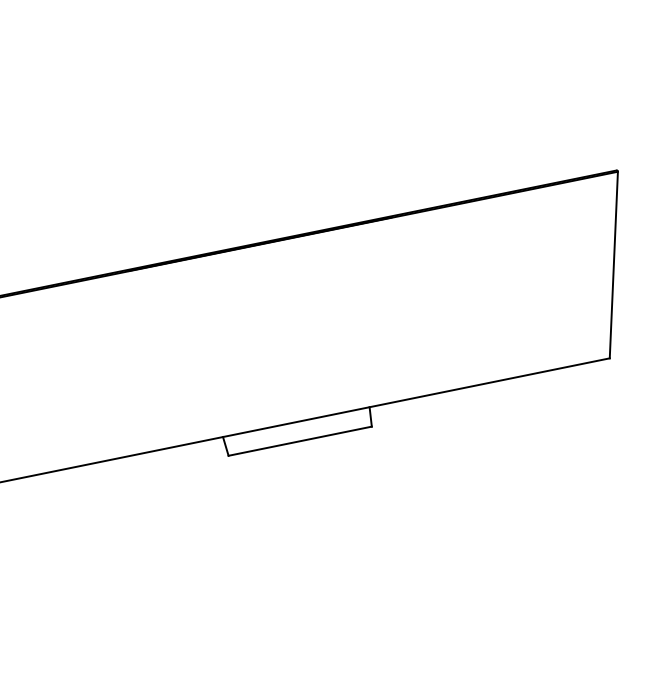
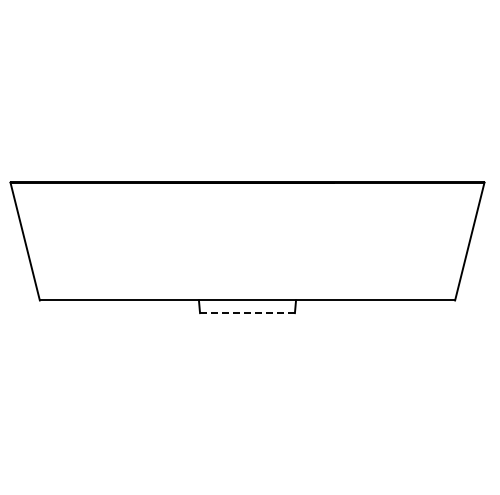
line: (300, 441) -> (247, 313), solid -> dashed

